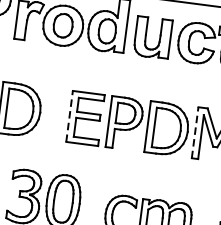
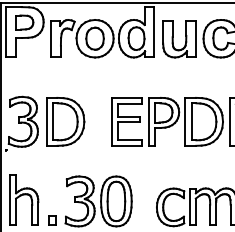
line: (69, 116) -> (111, 121), dashed -> solid
line: (194, 132) -> (229, 121), dashed -> solid

